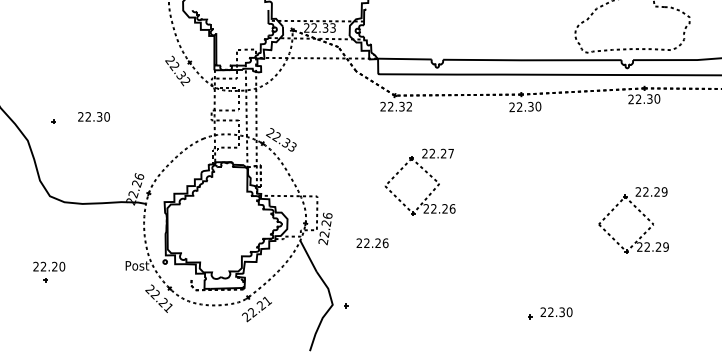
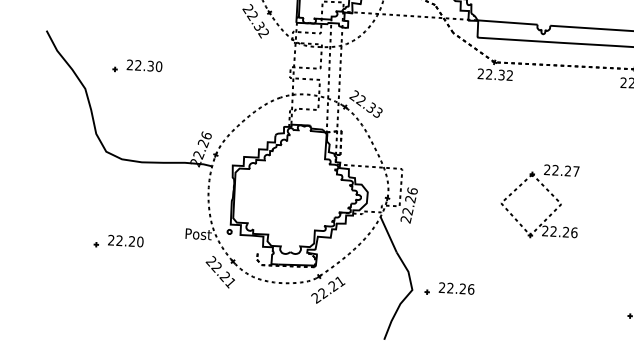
text: (93, 116) -> (144, 65), moved
part: (426, 173) -> (547, 191), moved
text: (372, 243) -> (456, 288), moved
text: (49, 266) -> (126, 240), moved

